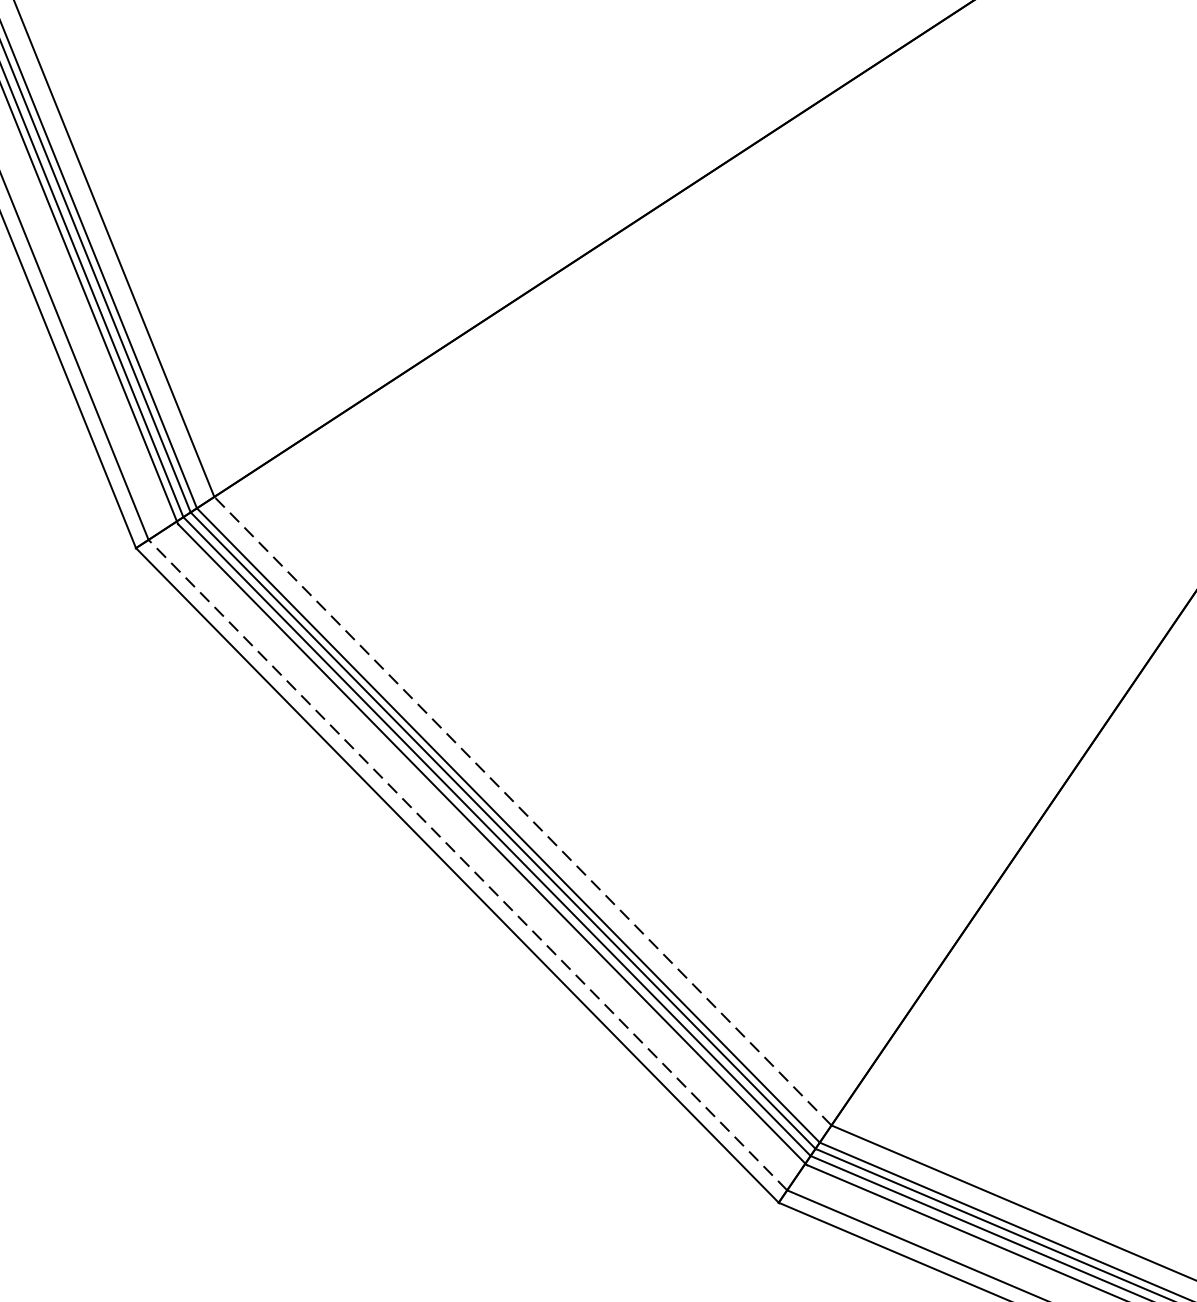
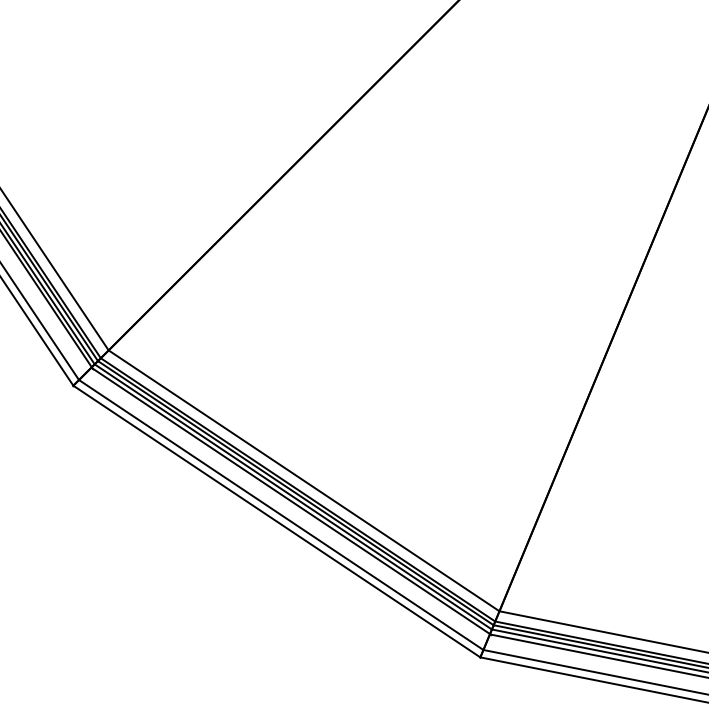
line: (523, 810) -> (304, 480), dashed -> solid
line: (466, 863) -> (280, 514), dashed -> solid

